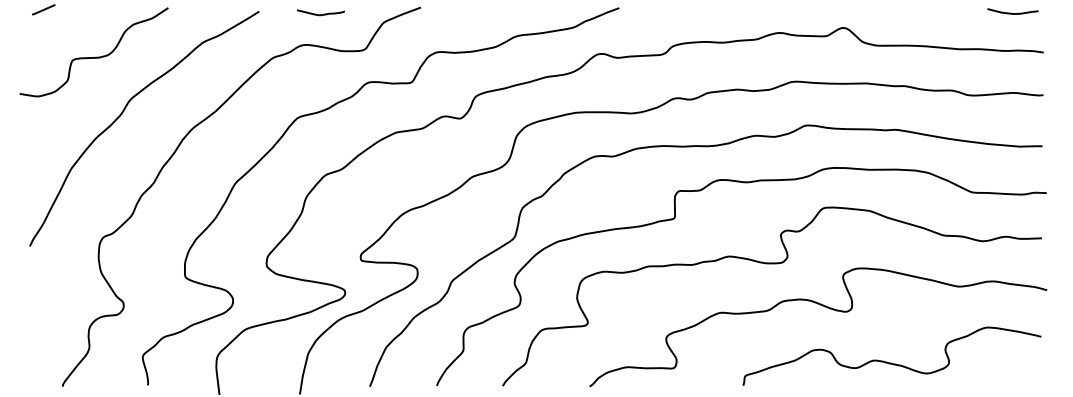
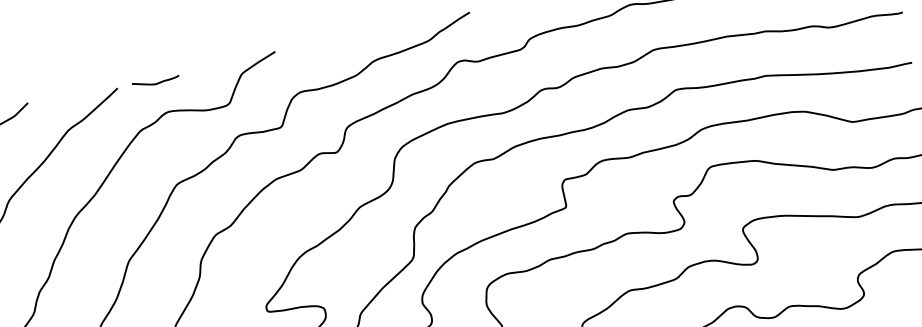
curve: (320, 14) -> (155, 83), moved

